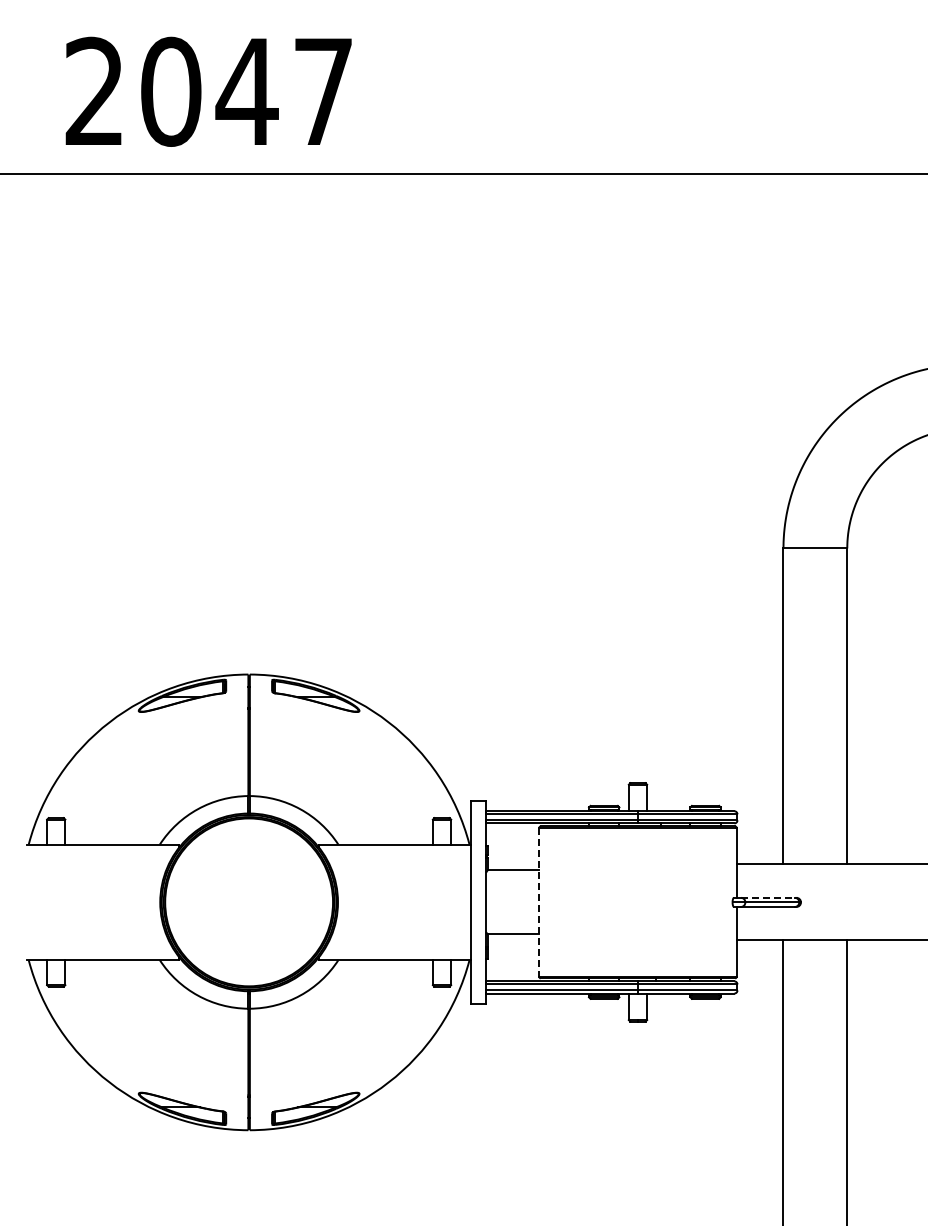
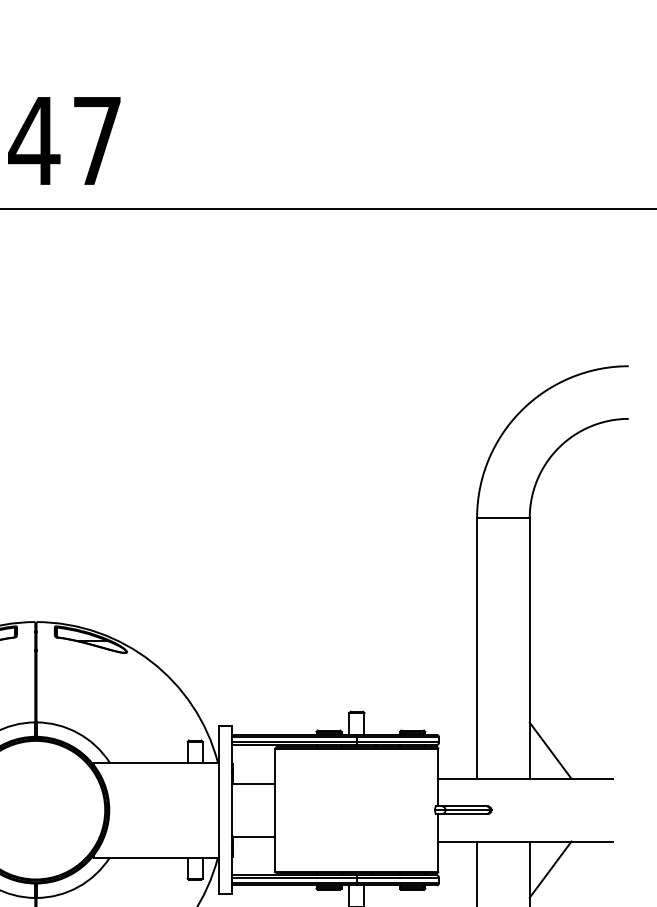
line: (872, 830) -> (550, 750), added
line: (768, 897) -> (464, 806), dashed -> solid
line: (539, 902) -> (275, 810), dashed -> solid
line: (872, 974) -> (550, 869), added

